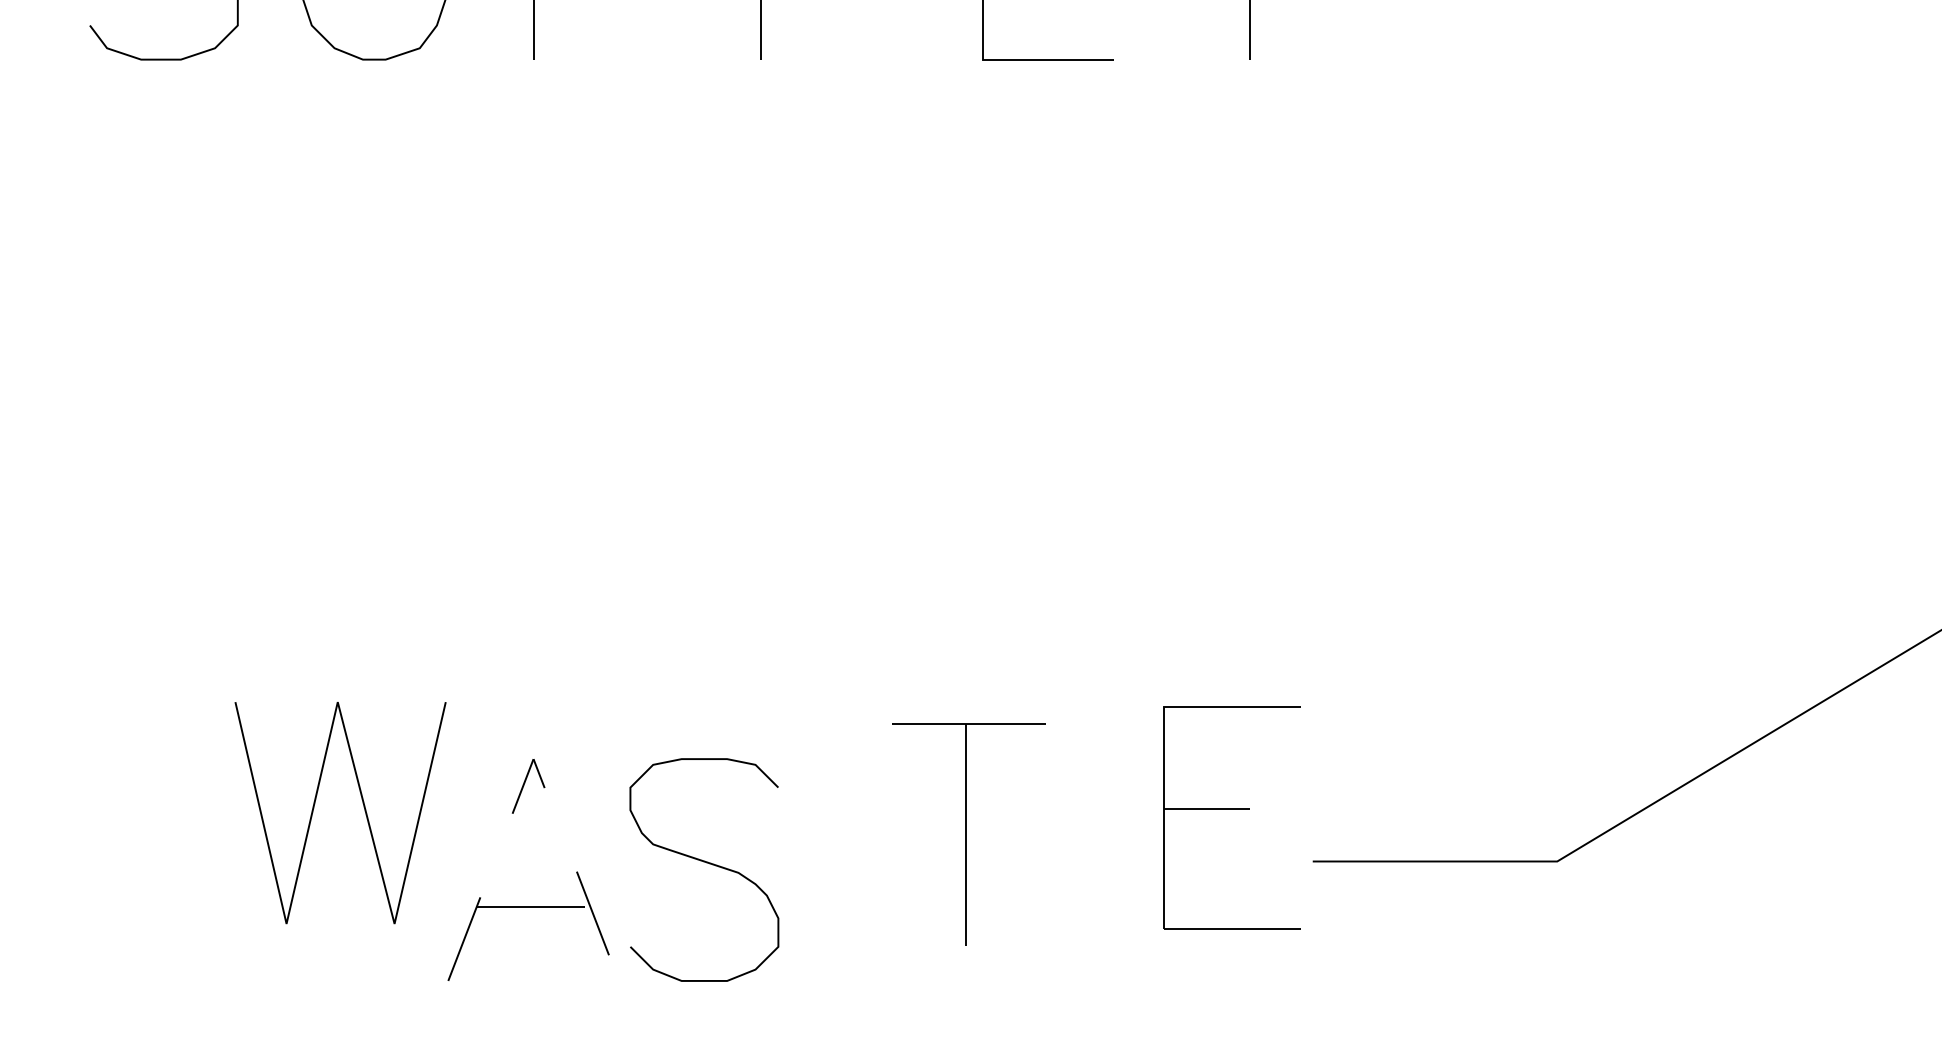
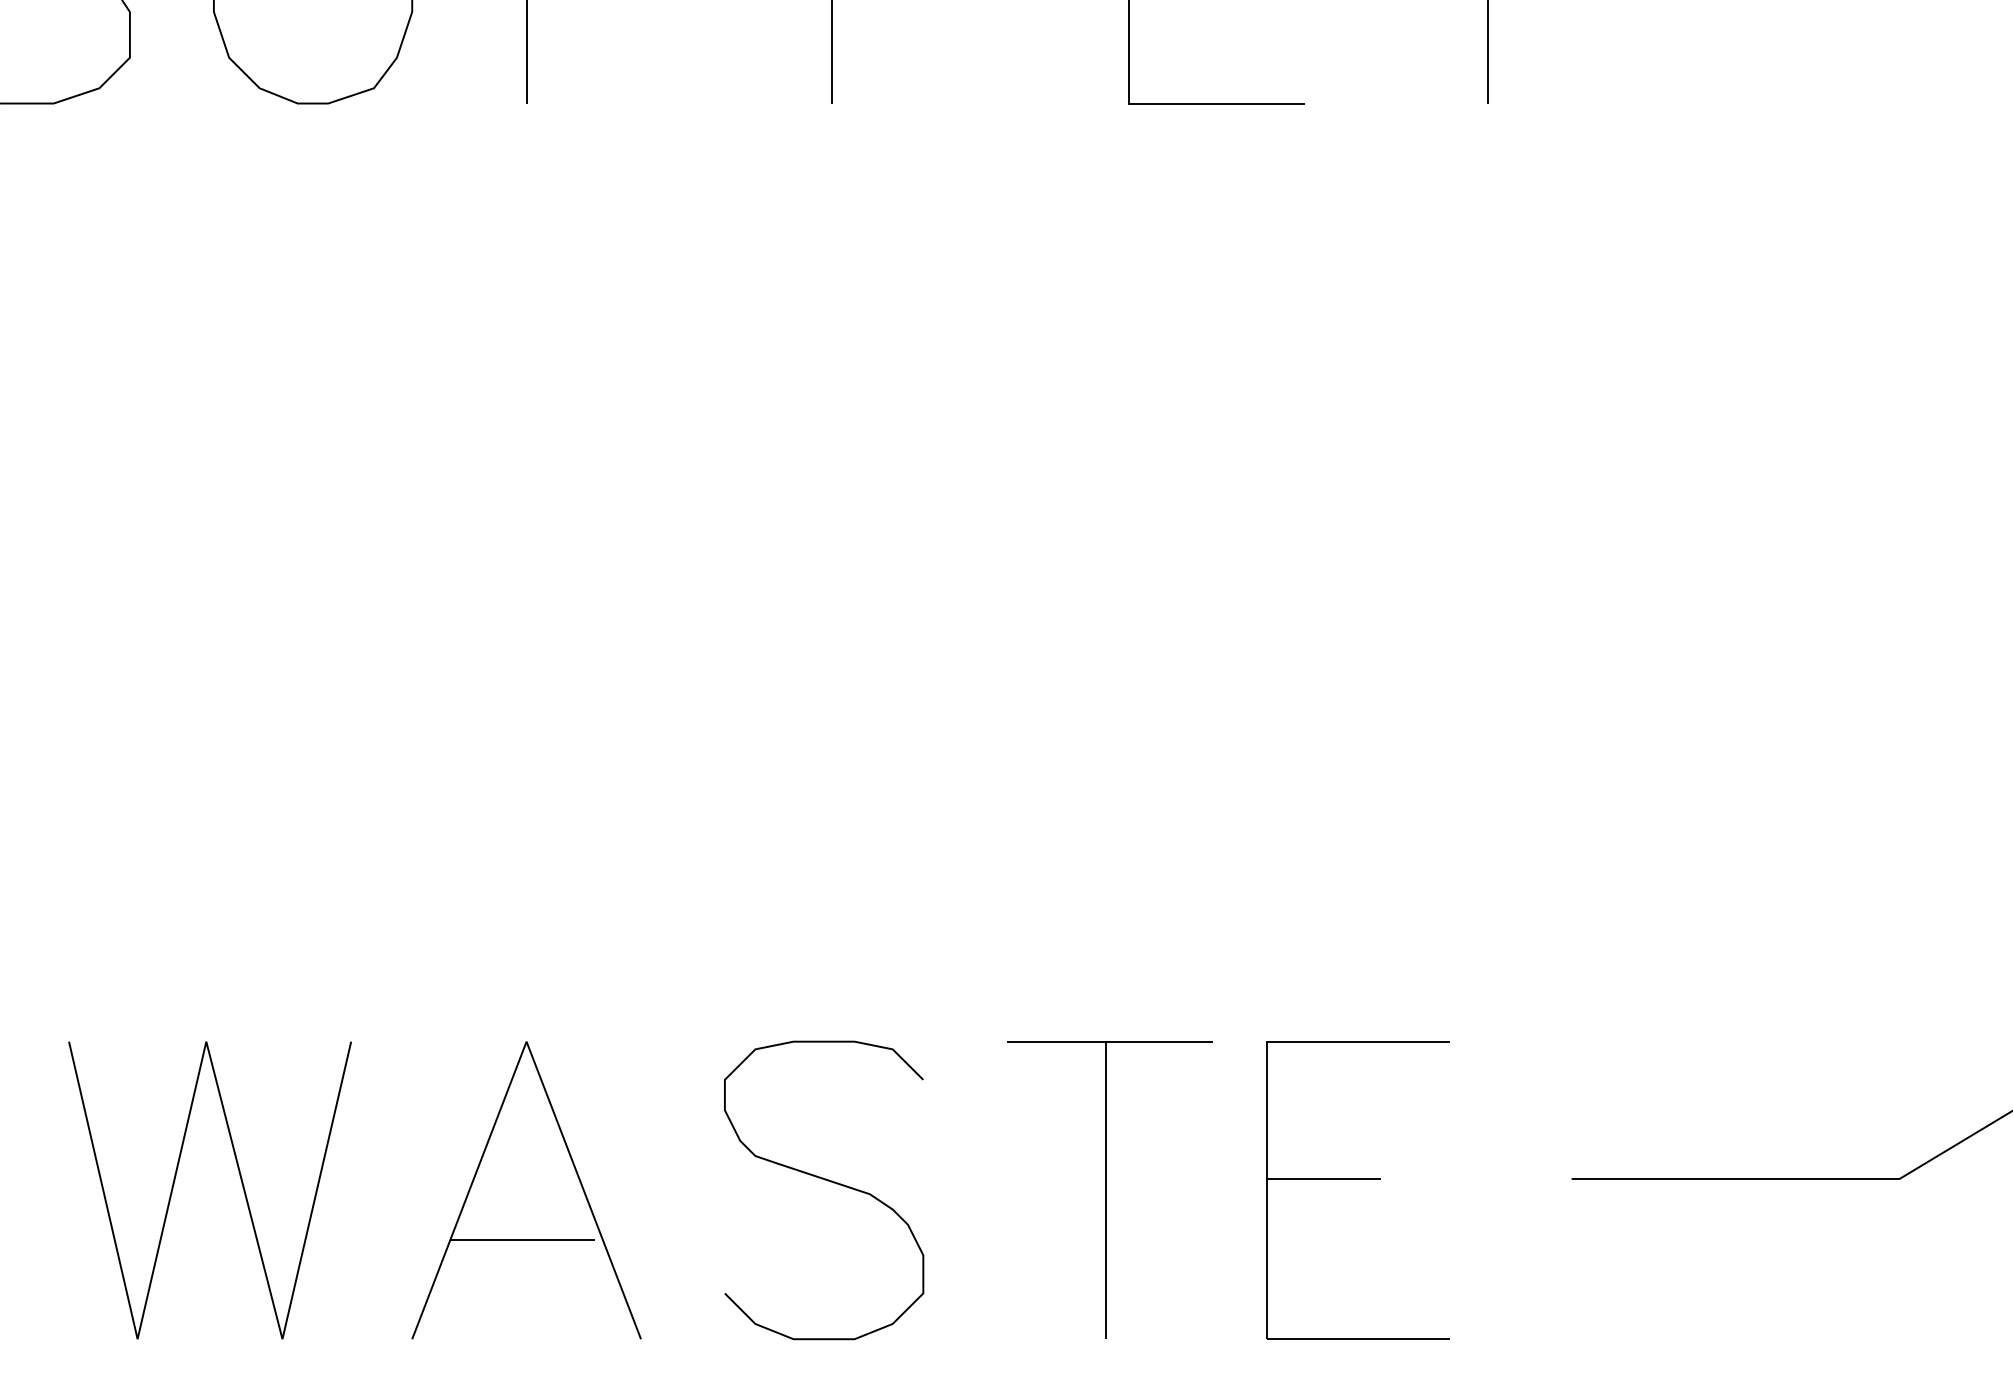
line: (533, 759) -> (526, 1042), dashed -> solid
line: (363, 807) -> (240, 1183), moved
part: (1231, 809) -> (1356, 1178), moved
part: (968, 834) -> (1109, 1189), moved
curve: (706, 863) -> (826, 1181), moved

